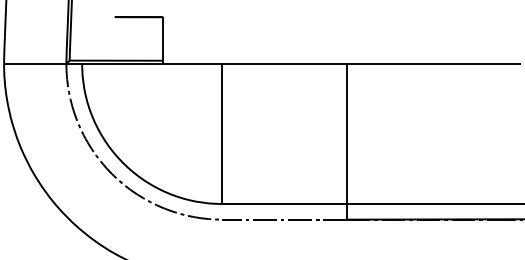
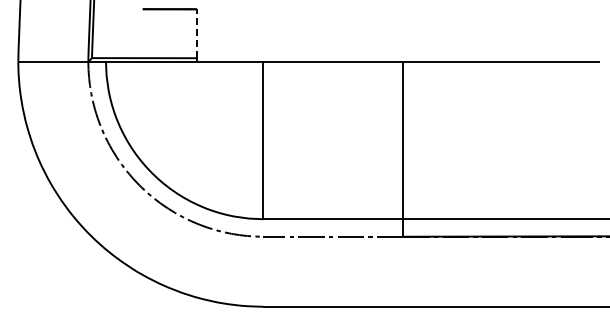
line: (163, 38) -> (197, 33), solid -> dashed

